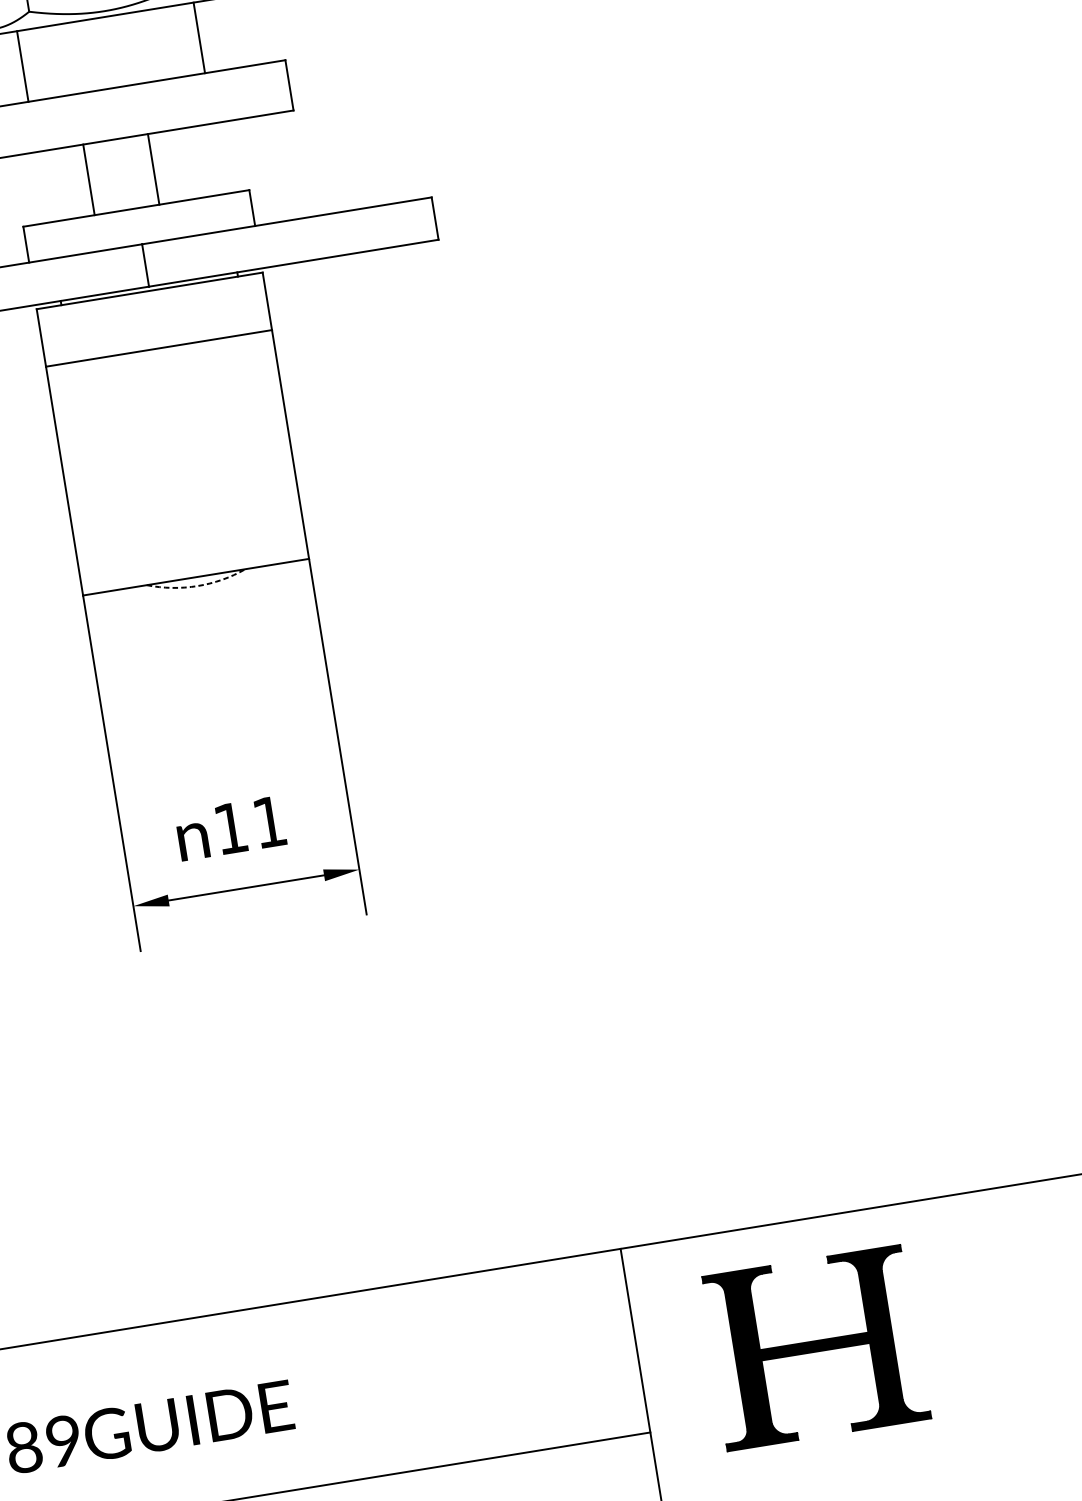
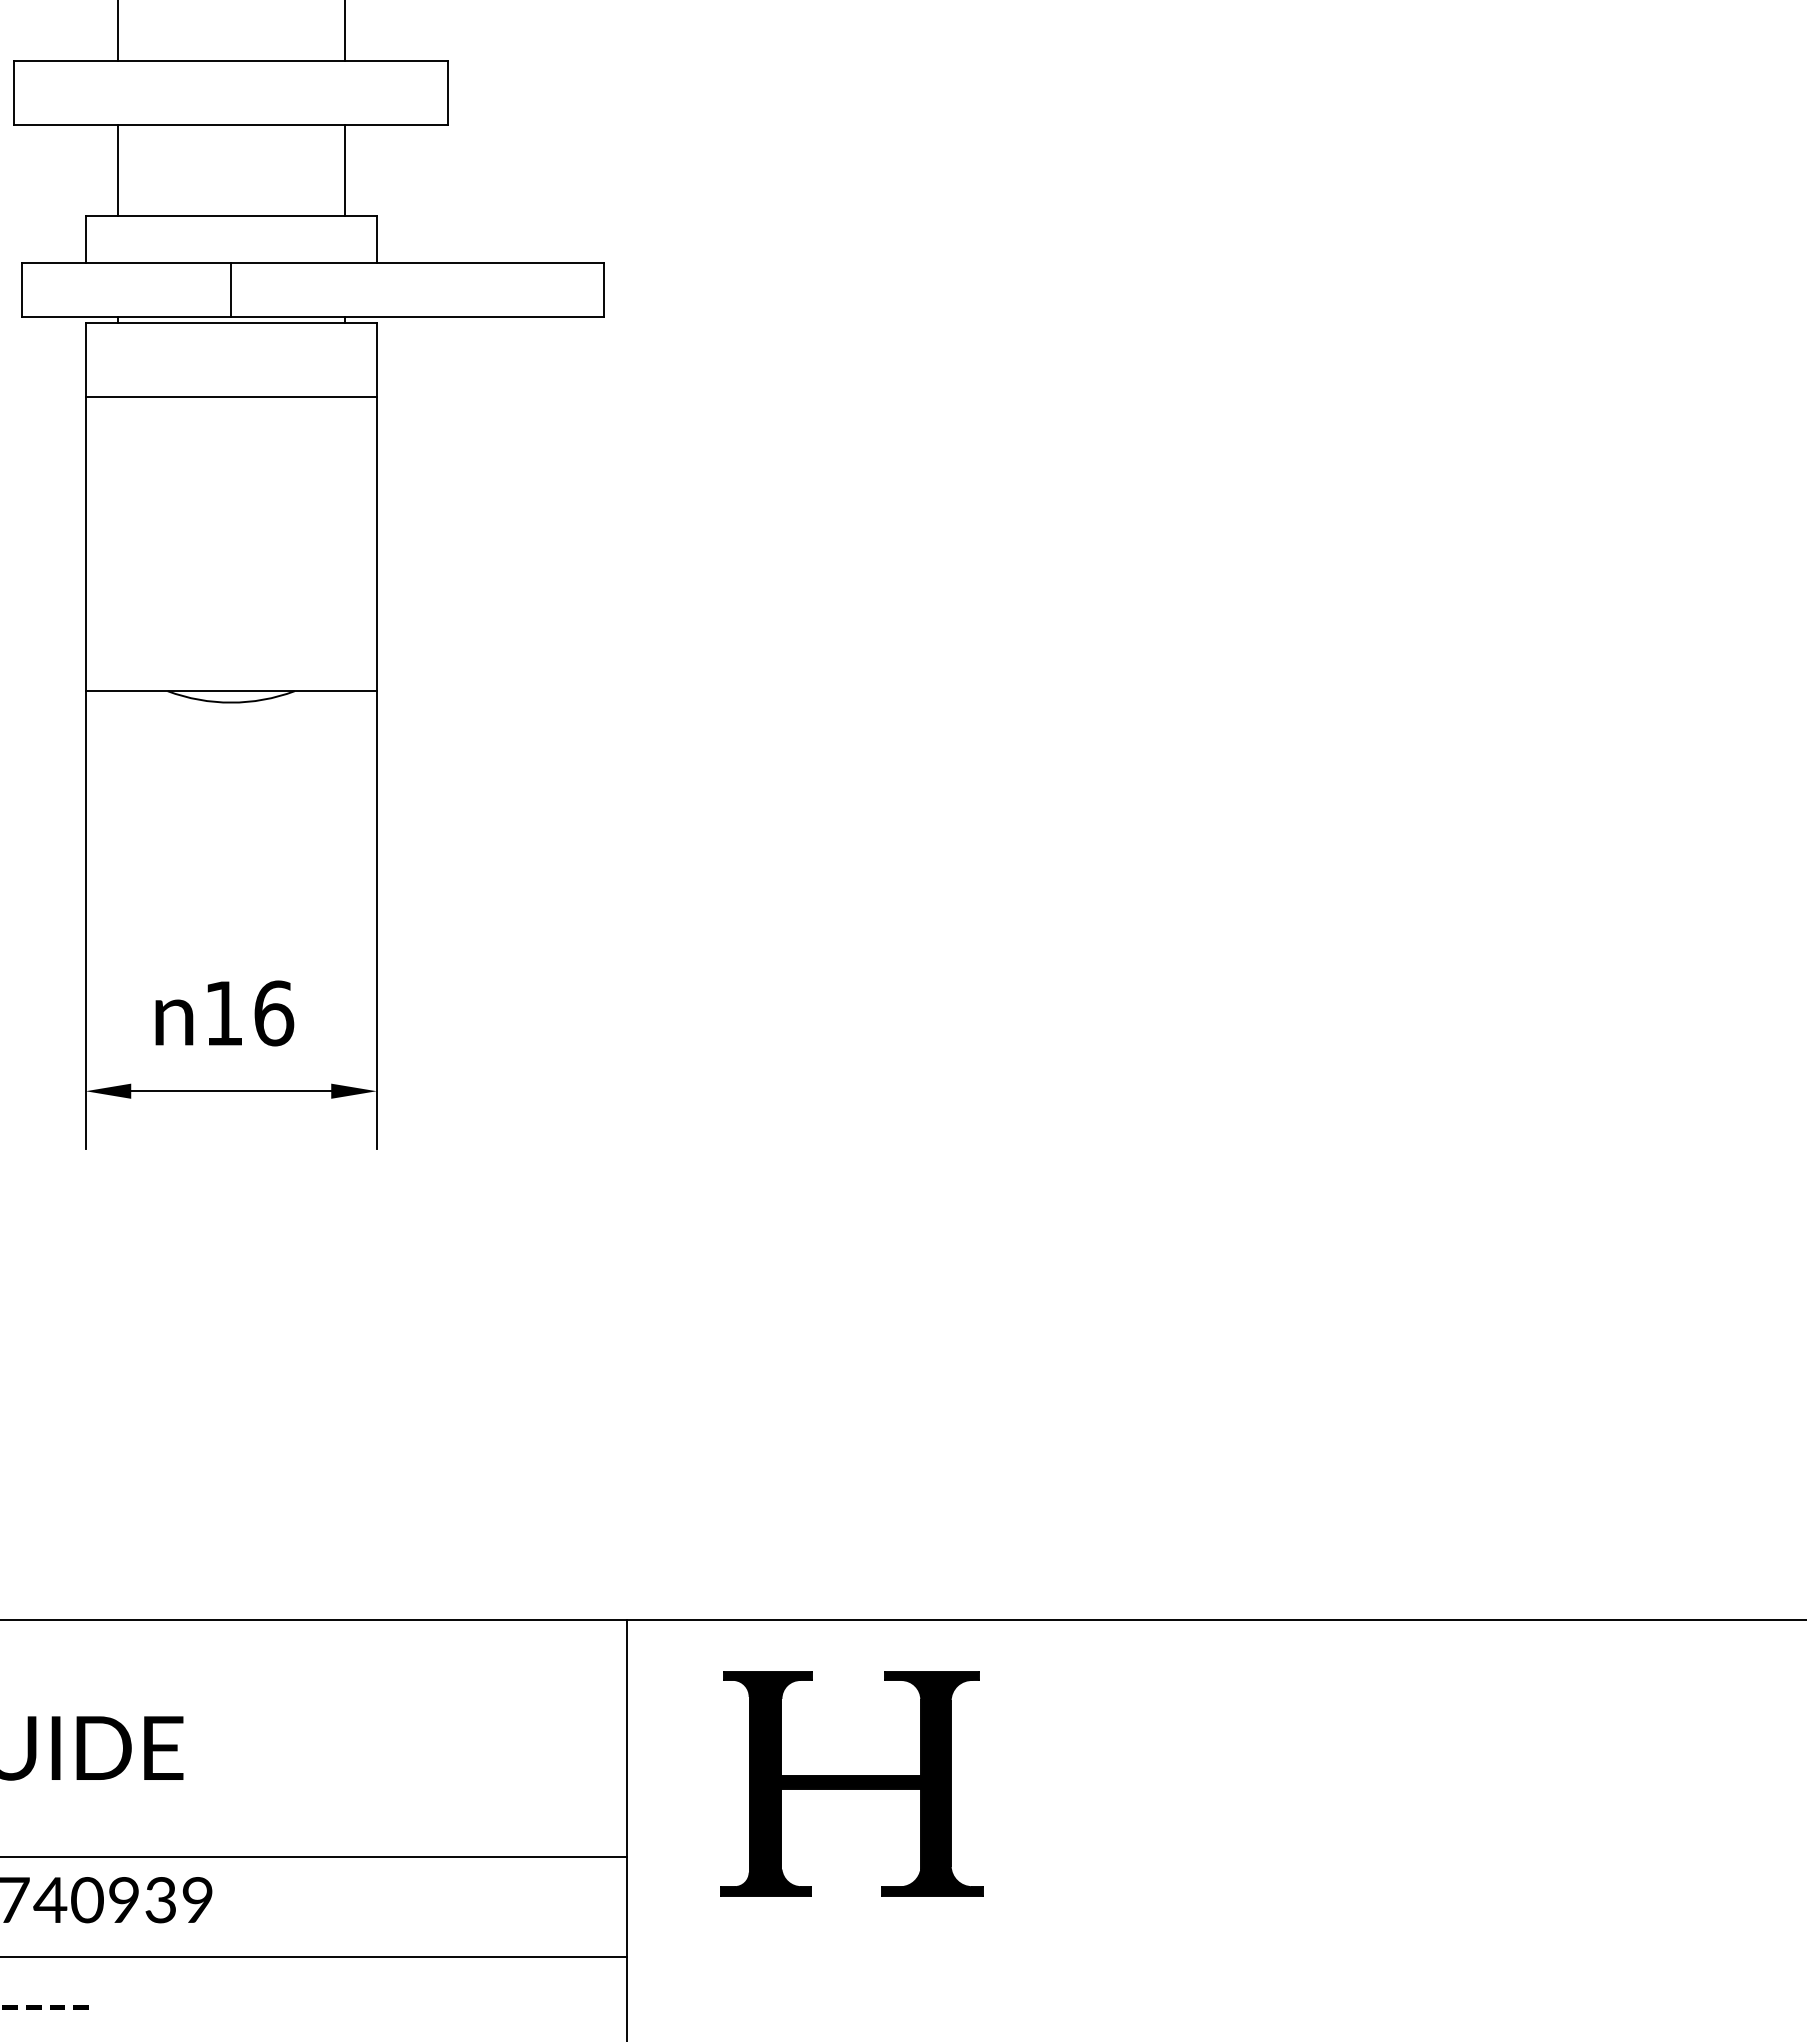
line: (153, 169) -> (344, 170), moved
line: (88, 179) -> (117, 170), moved
arc: (197, 585) -> (231, 702), dashed -> solid
text: (270, 822) -> (274, 1013), 11 -> 16

